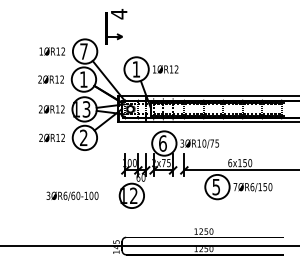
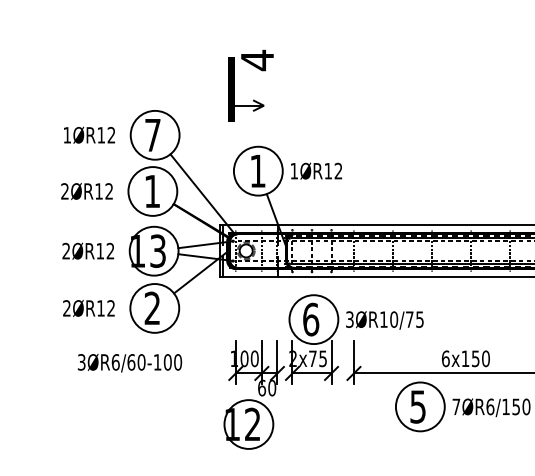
part: (117, 33) -> (254, 99), moved
text: (72, 195) -> (129, 361), moved

